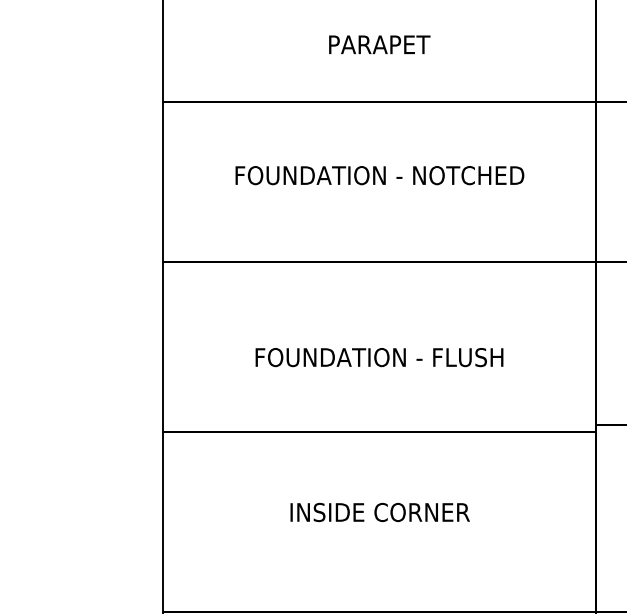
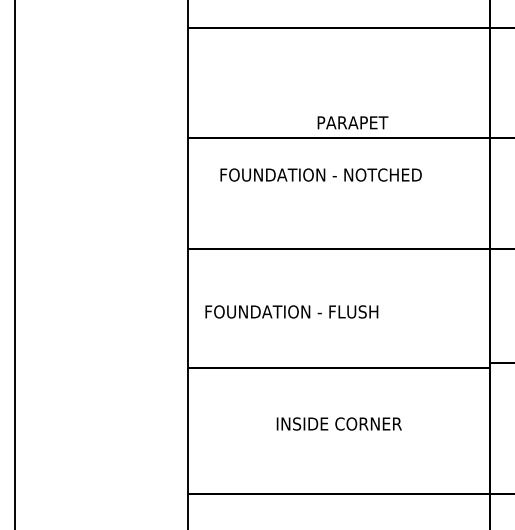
text: (378, 44) -> (352, 122), moved
text: (378, 174) -> (320, 174), moved
text: (378, 356) -> (291, 311), moved

